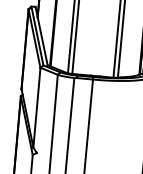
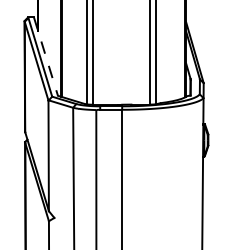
line: (42, 36) -> (46, 56), solid -> dashed

